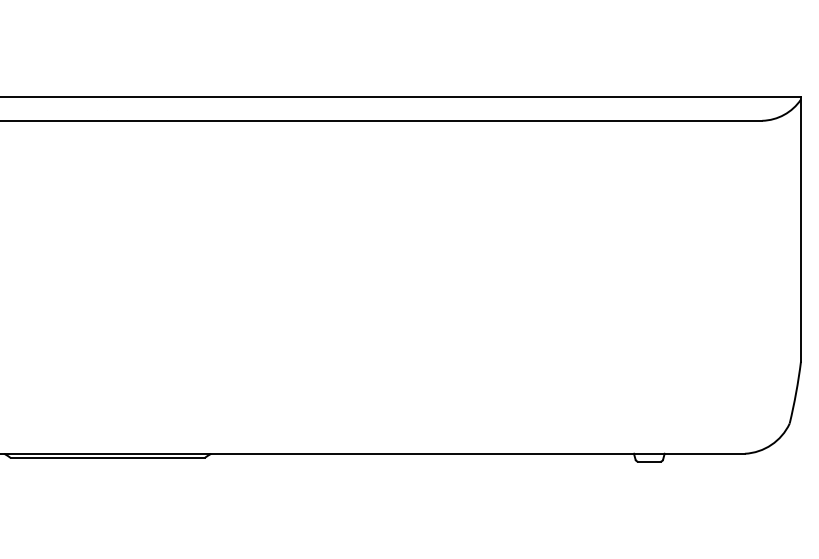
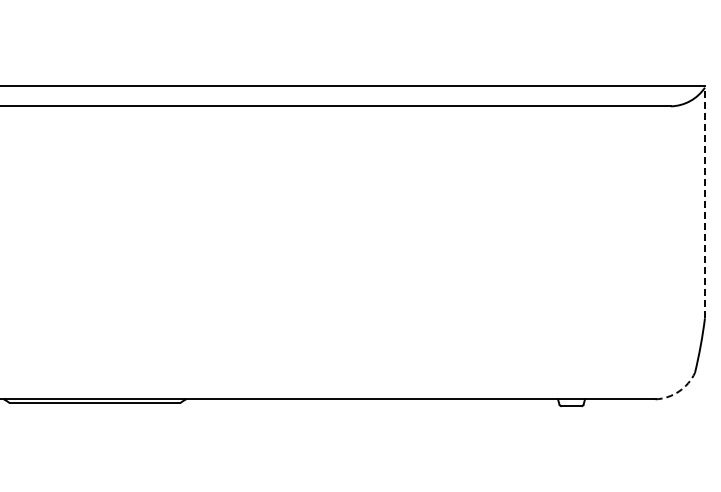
line: (800, 228) -> (704, 201), solid -> dashed
arc: (770, 444) -> (678, 391), solid -> dashed

